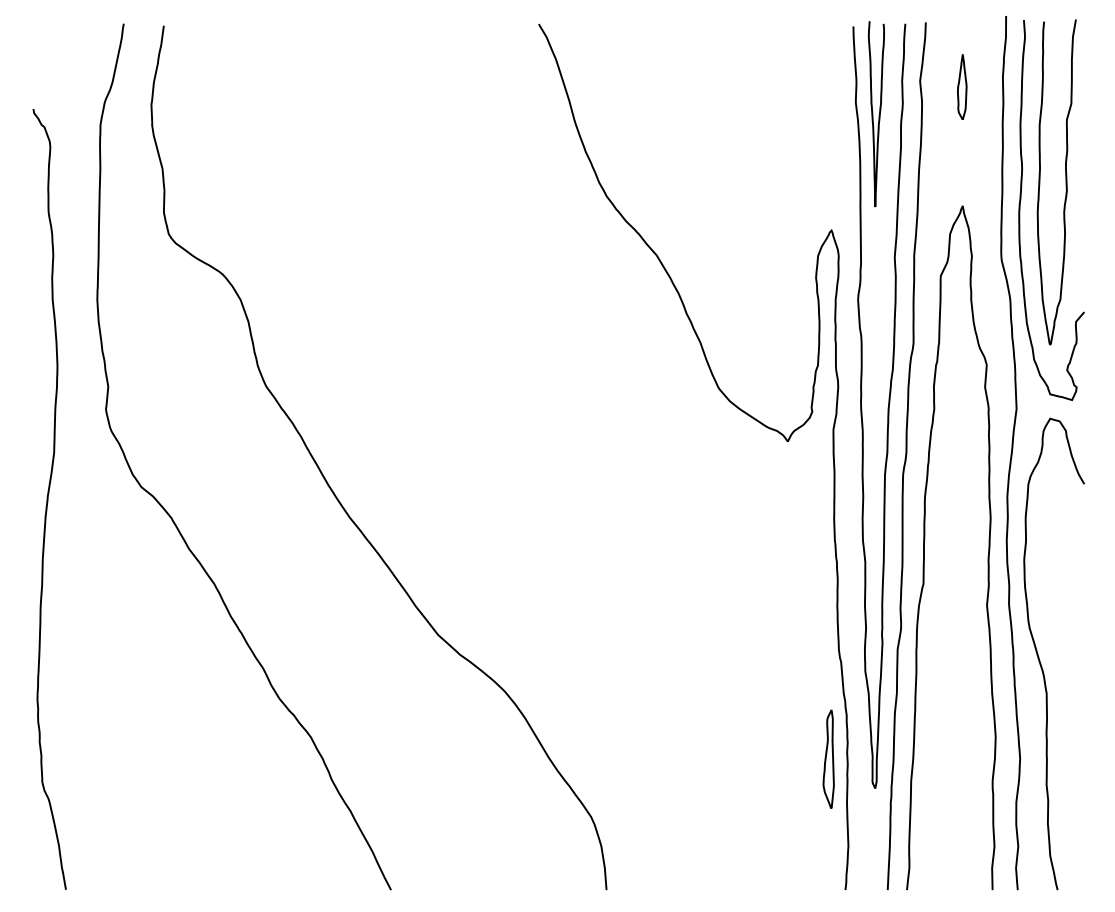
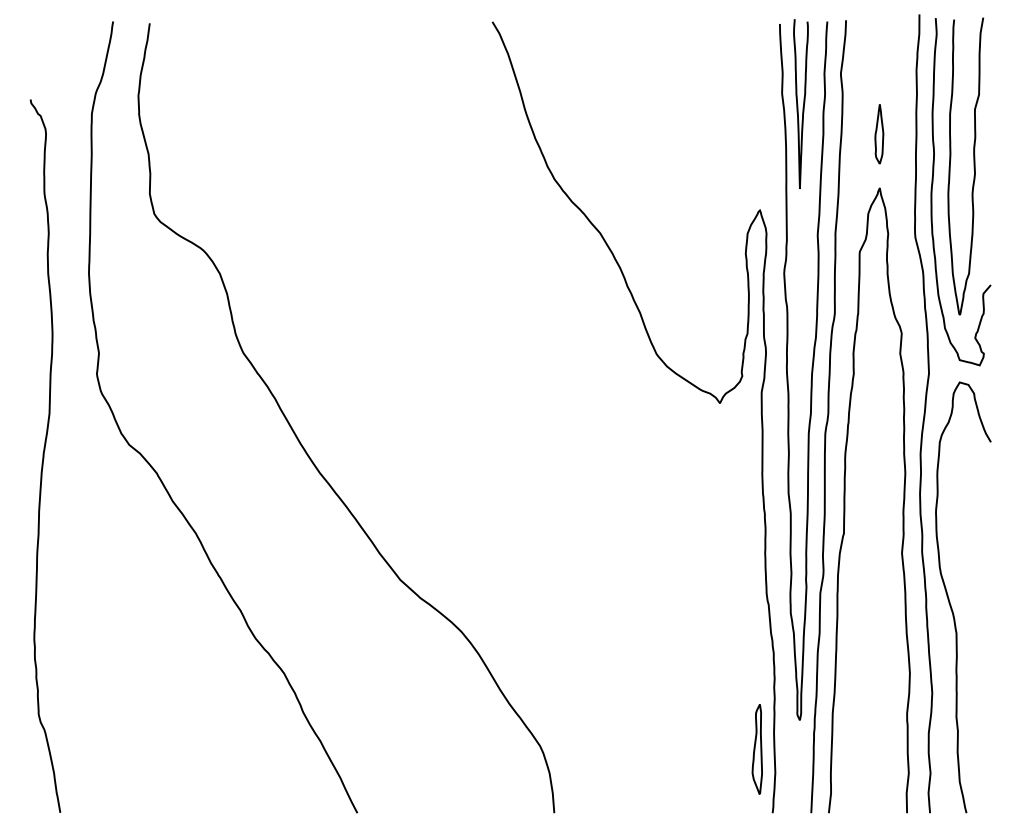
part: (962, 86) -> (879, 133), moved
part: (828, 758) -> (757, 748), moved

